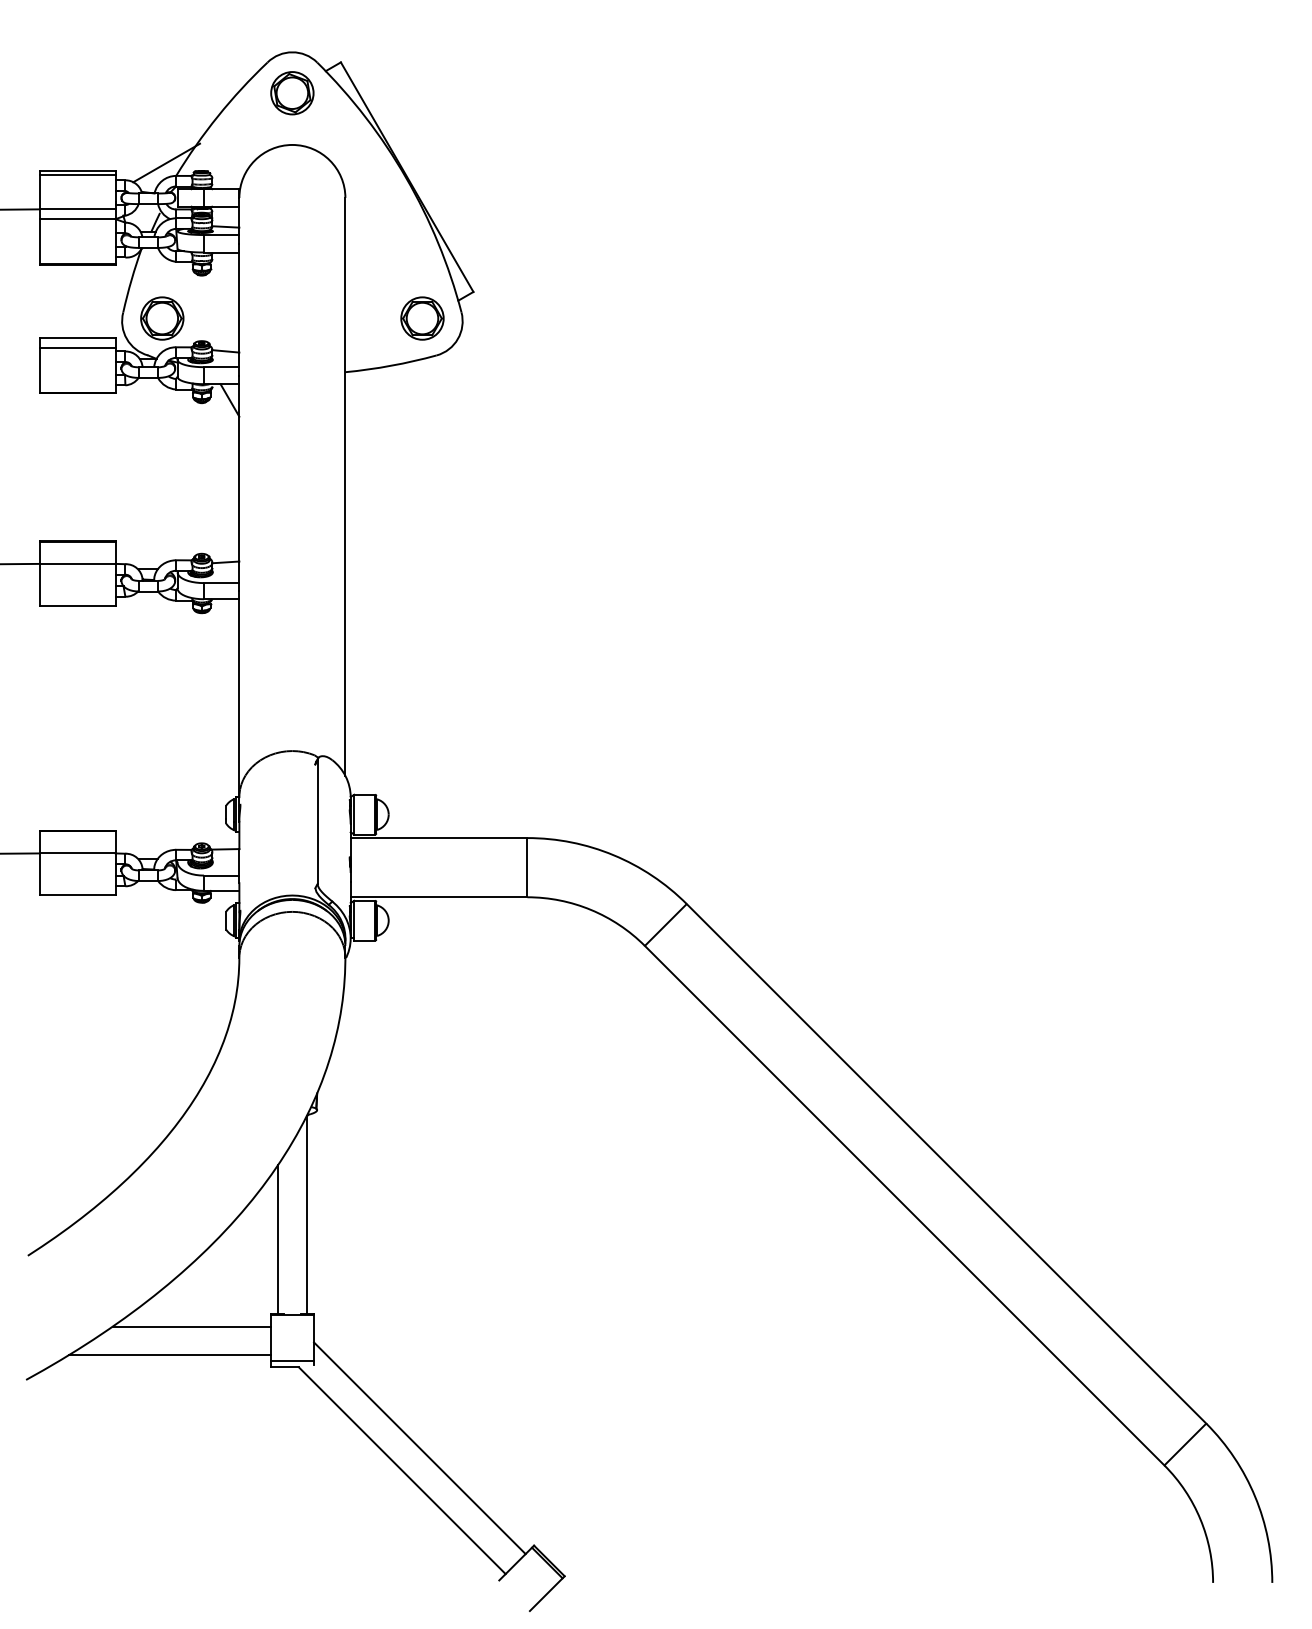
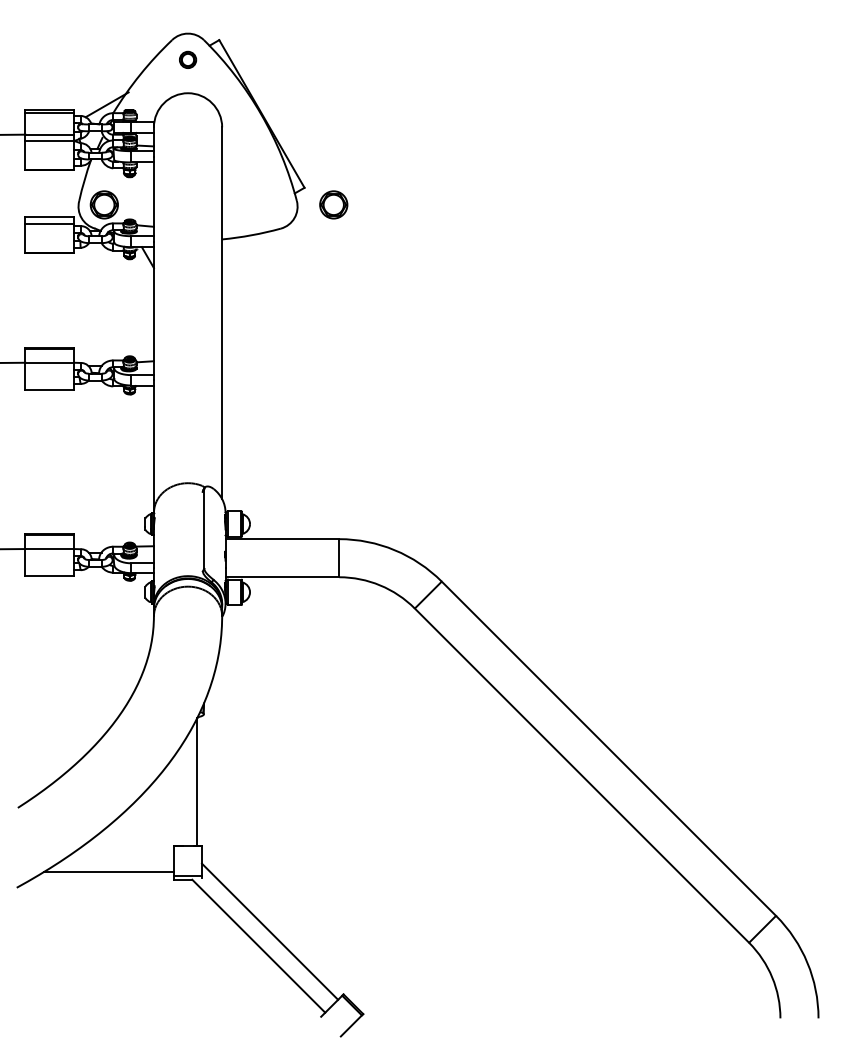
part: (291, 92) -> (187, 59), size x0.6
part: (422, 317) -> (333, 204), moved
line: (277, 1239) -> (178, 797), removed
line: (192, 1326) -> (123, 853), removed

